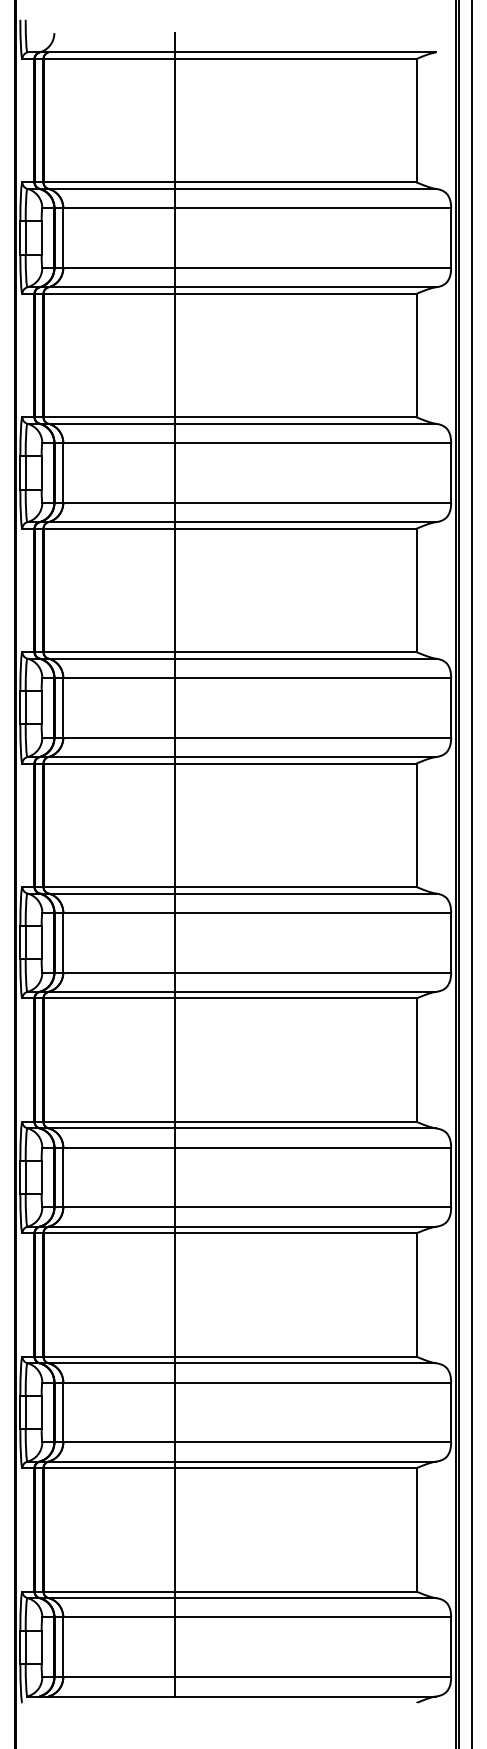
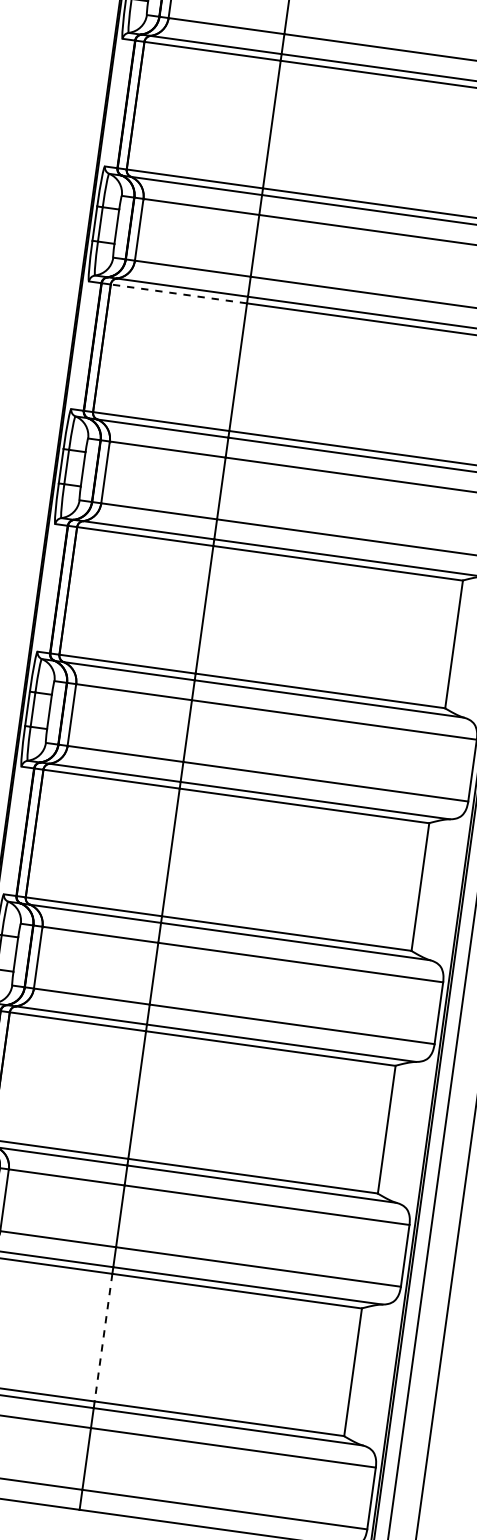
line: (109, 528) -> (178, 293), solid -> dashed
line: (175, 1529) -> (103, 1337), solid -> dashed

